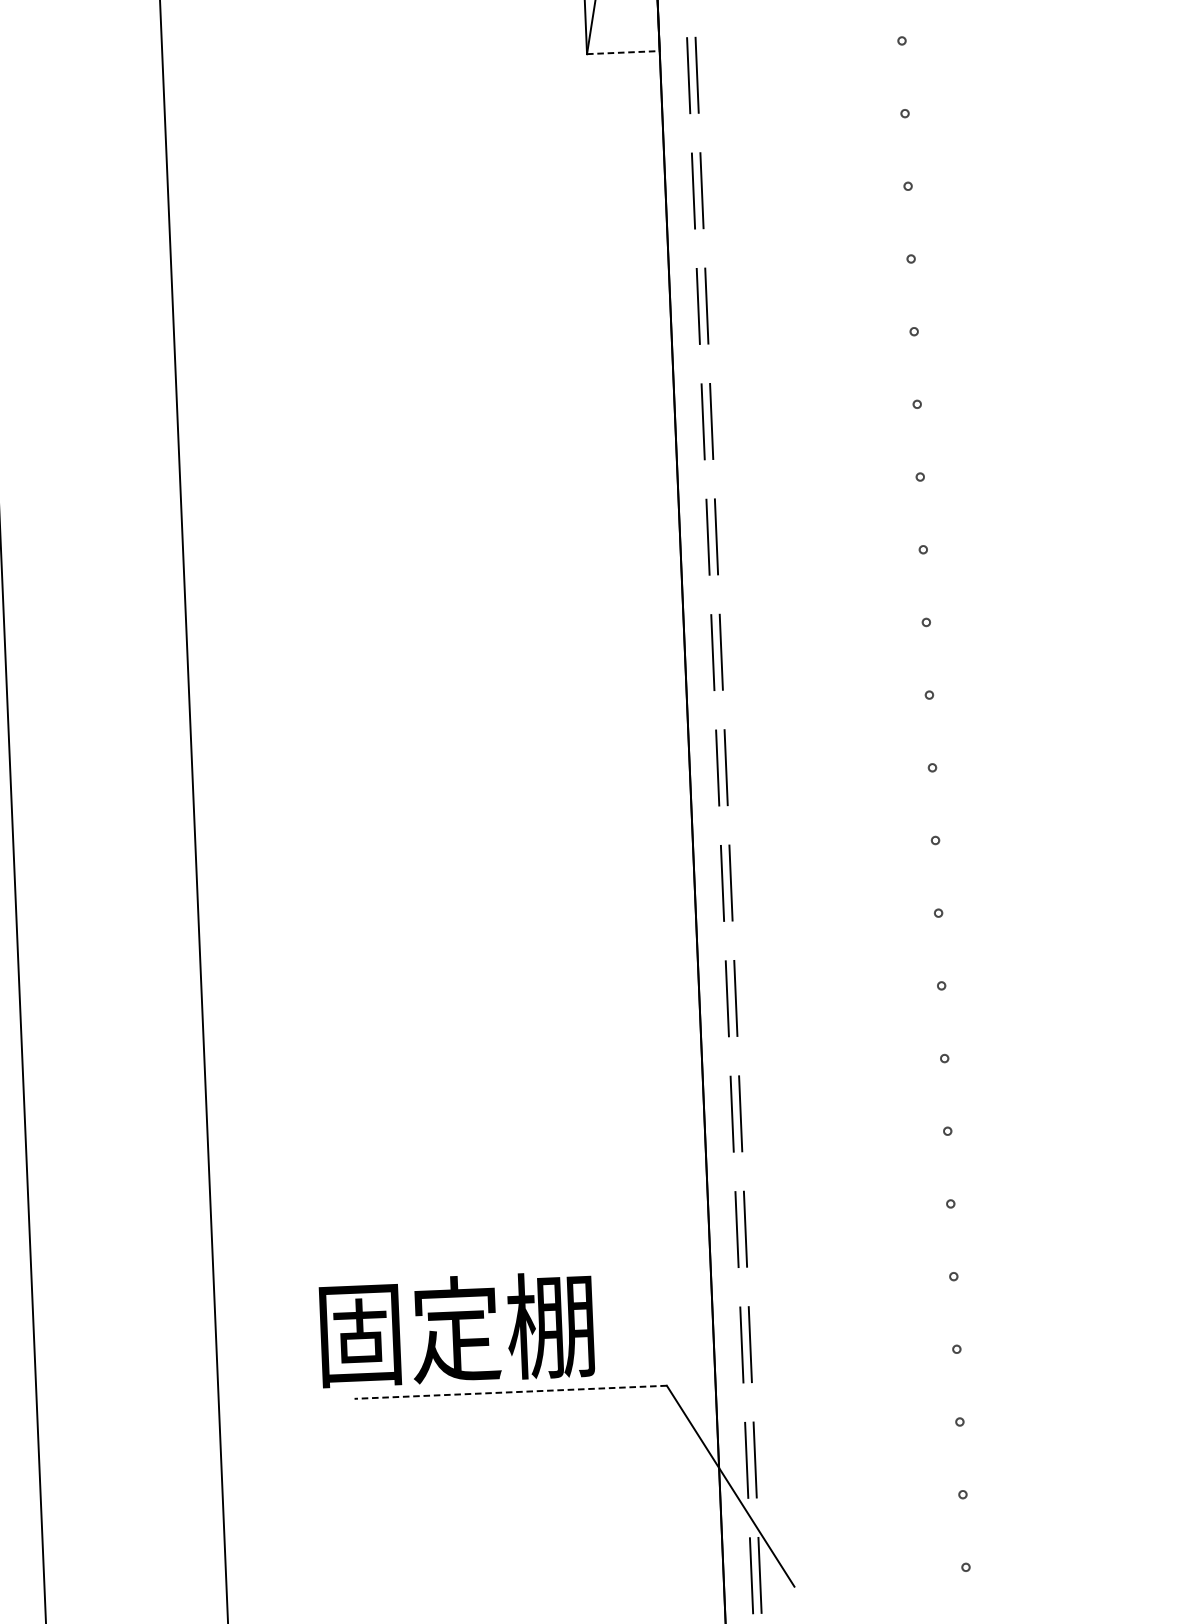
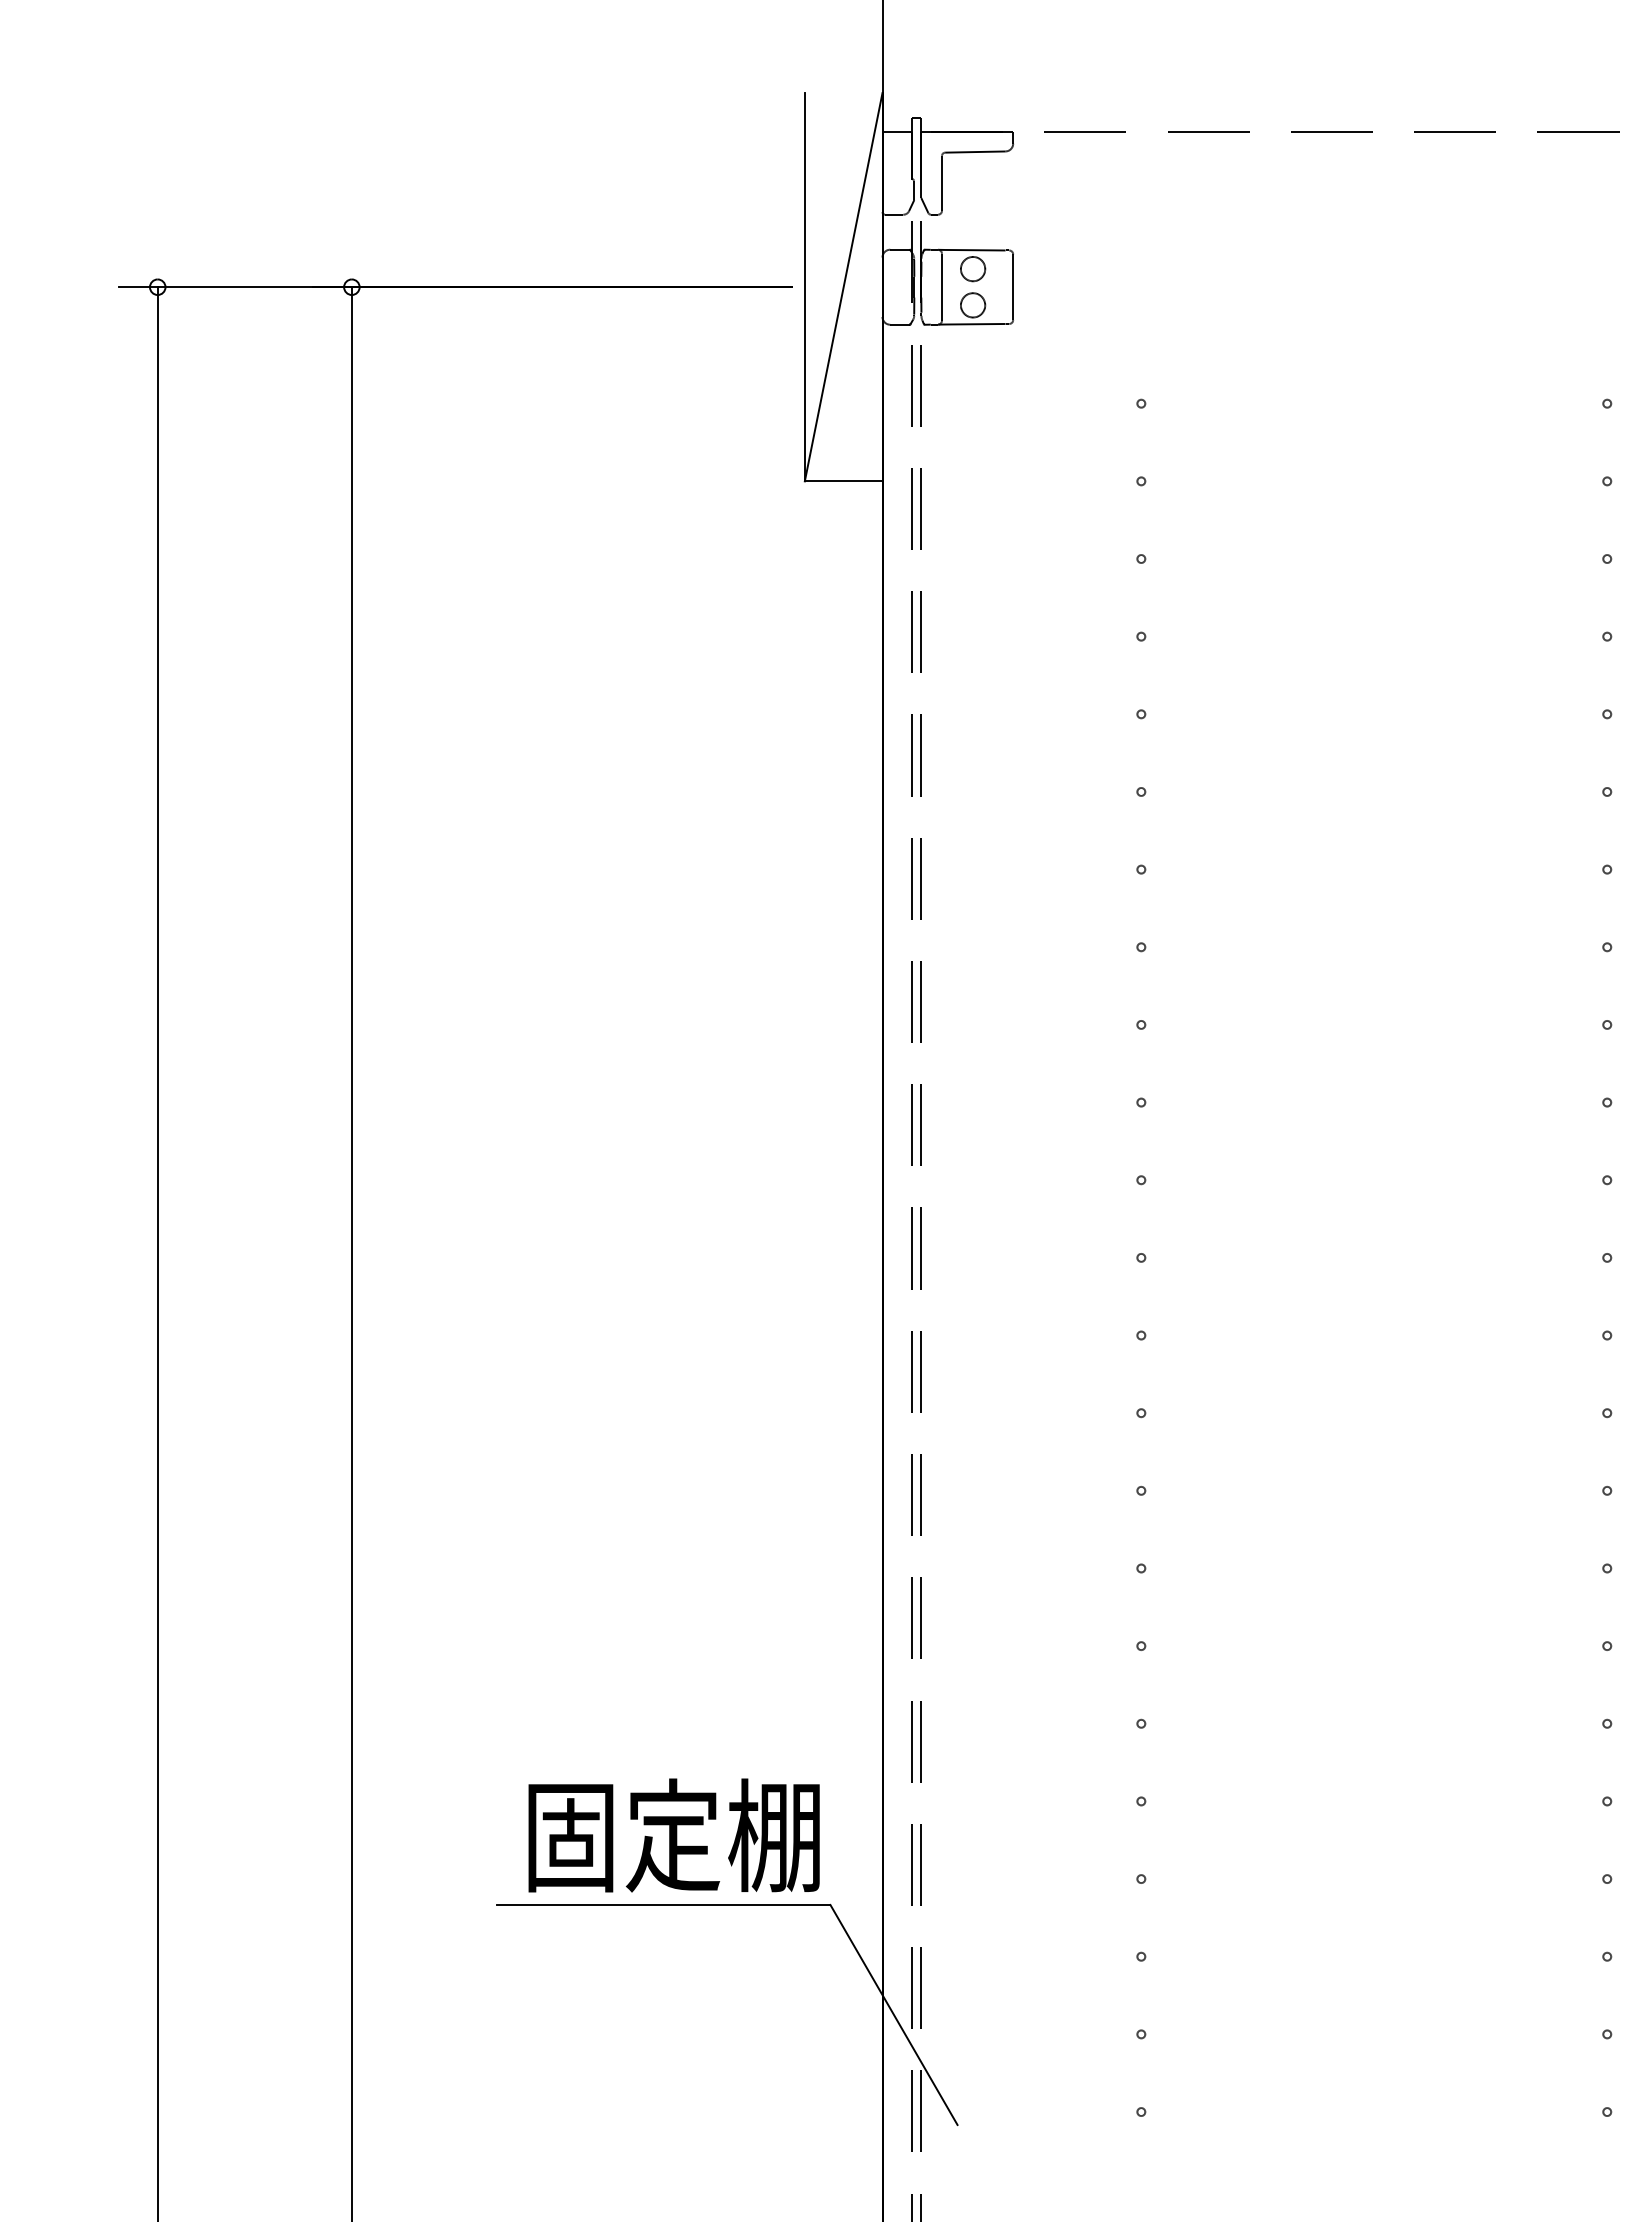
line: (623, 52) -> (843, 481), dashed -> solid
text: (456, 1329) -> (673, 1835), moved
line: (510, 1391) -> (663, 1904), dashed -> solid

